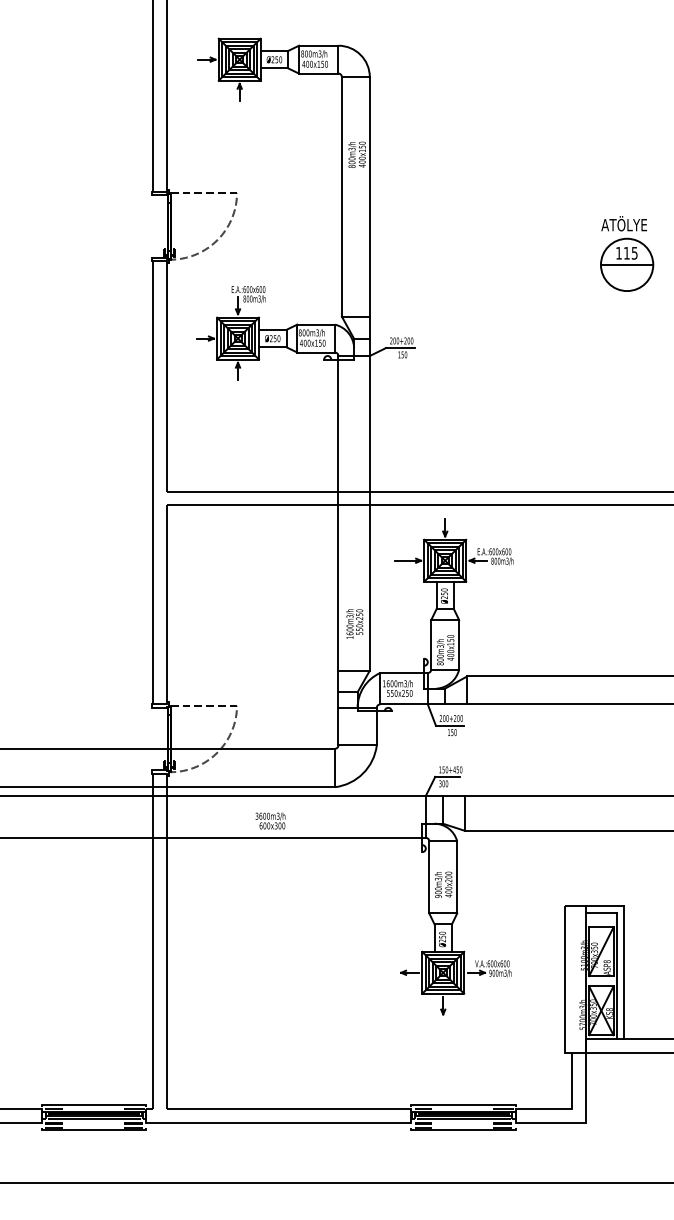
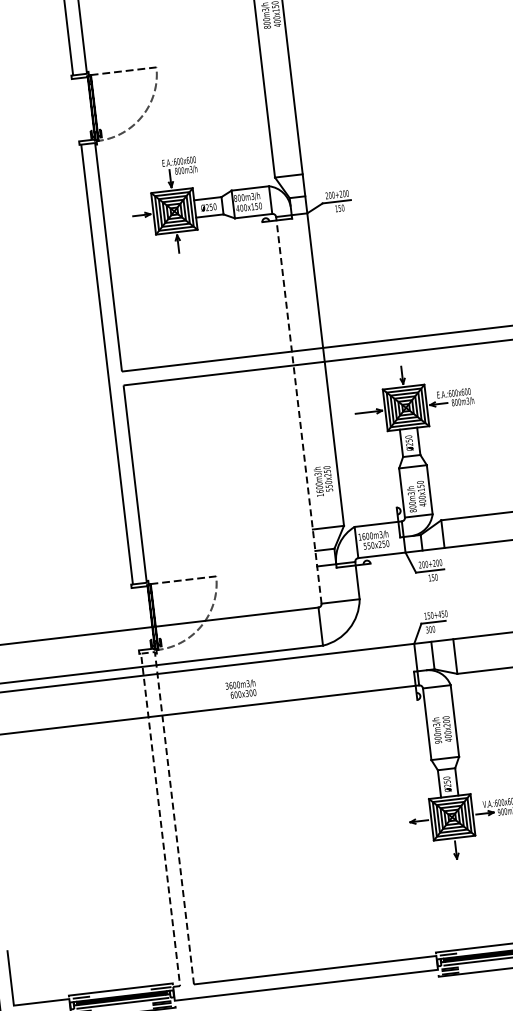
line: (338, 550) -> (298, 410), solid -> dashed
line: (160, 773) -> (148, 652), solid -> dashed
text: (270, 820) -> (241, 688), moved

